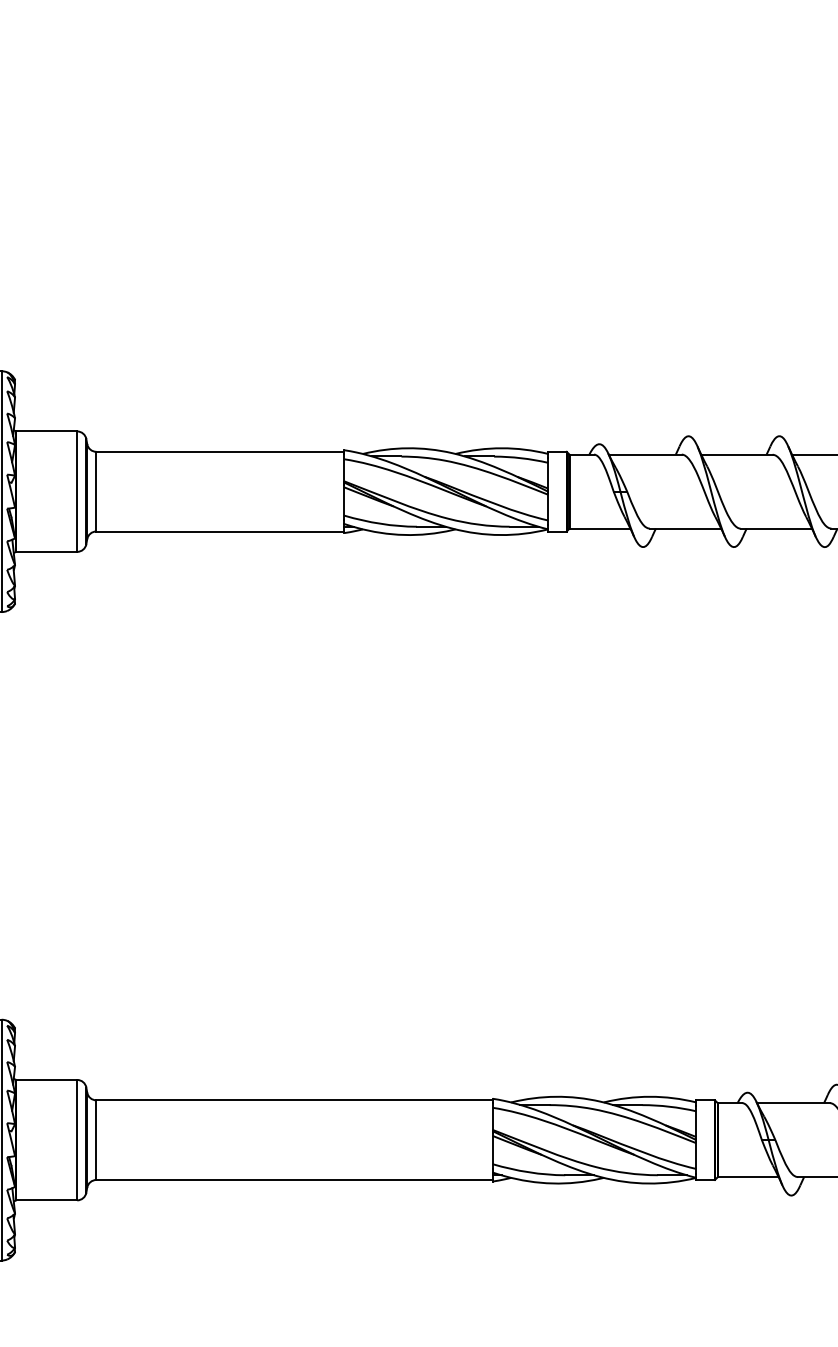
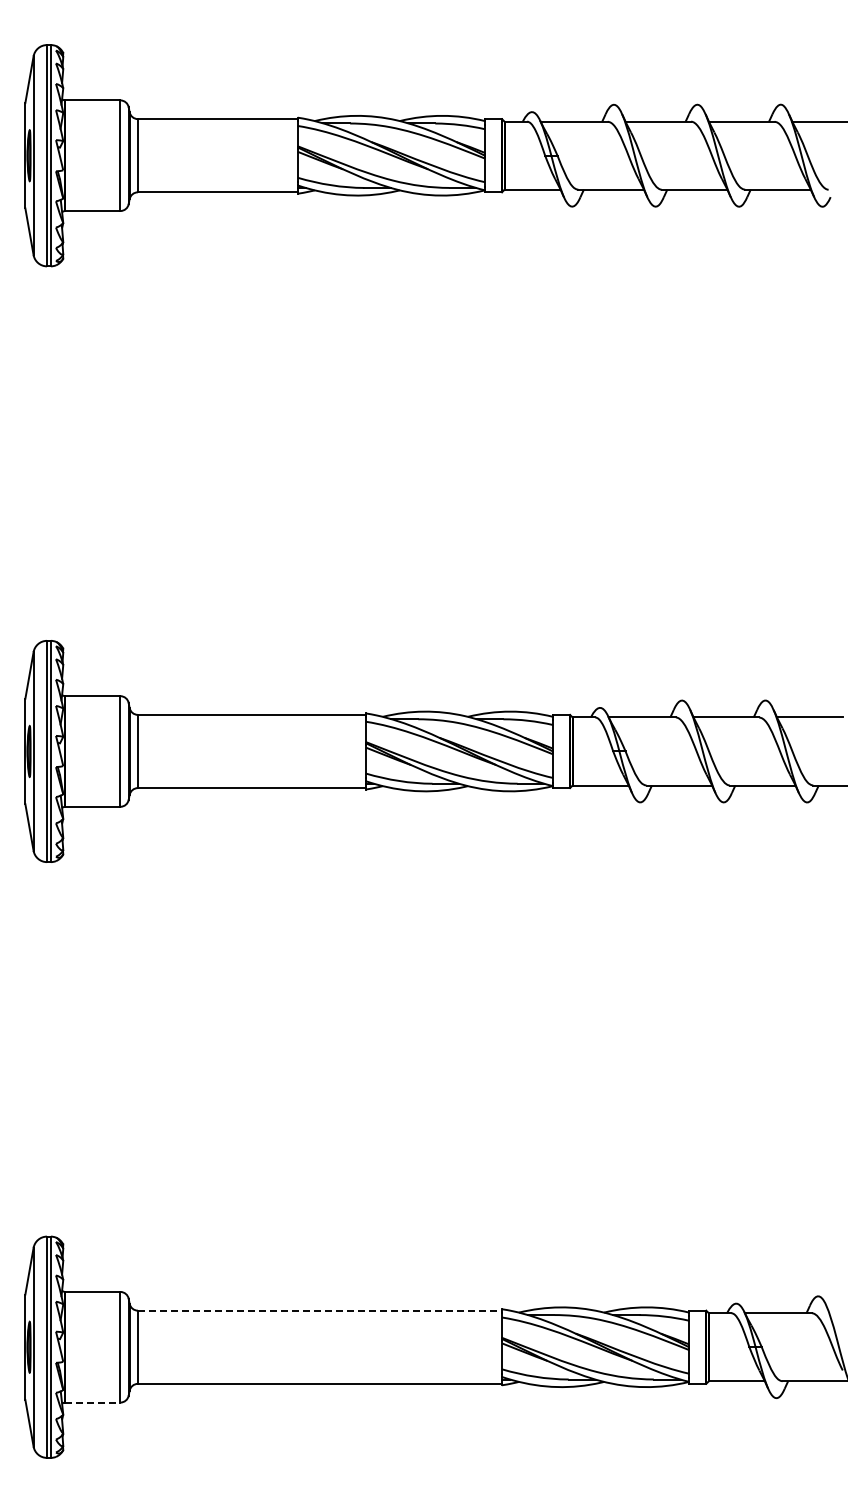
line: (295, 1100) -> (320, 1310), solid -> dashed
line: (46, 1200) -> (92, 1402), solid -> dashed

